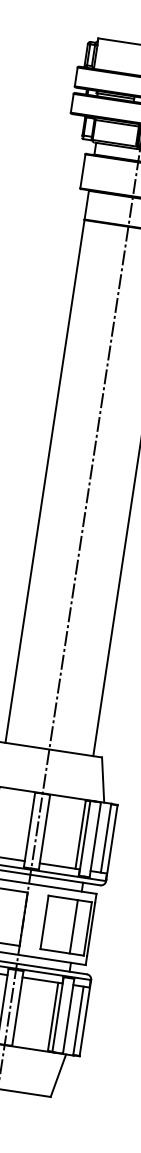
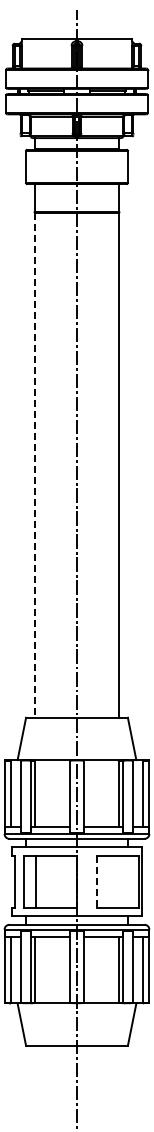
line: (44, 481) -> (34, 465), solid -> dashed
line: (44, 922) -> (97, 881), solid -> dashed
line: (73, 926) -> (125, 881), removed

